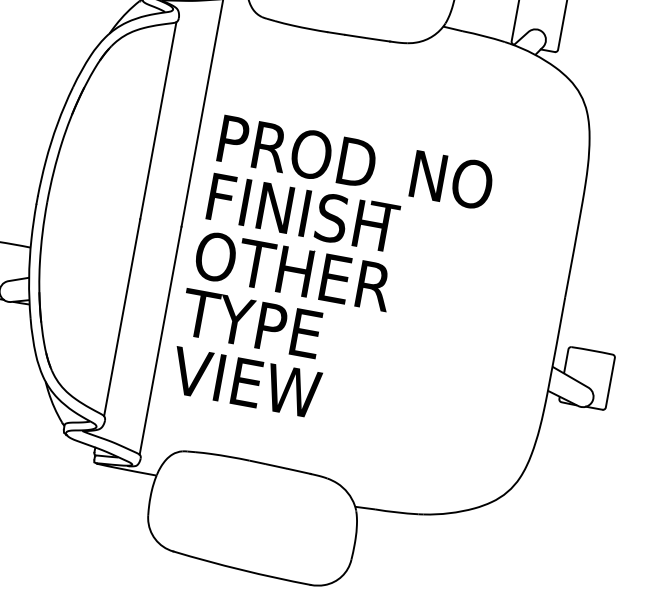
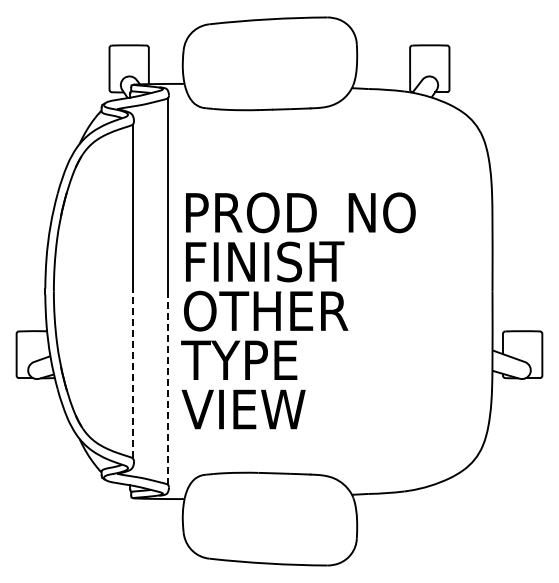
line: (122, 317) -> (132, 374), solid -> dashed
line: (160, 341) -> (167, 388), solid -> dashed

